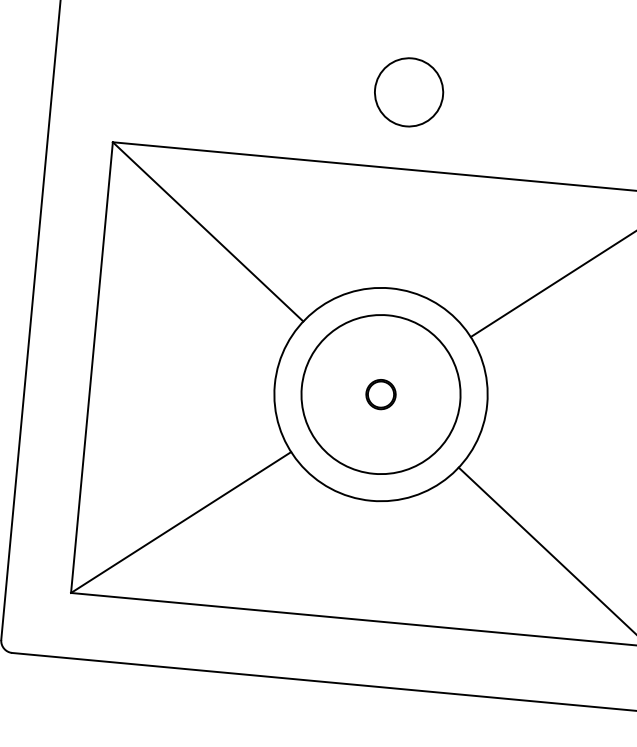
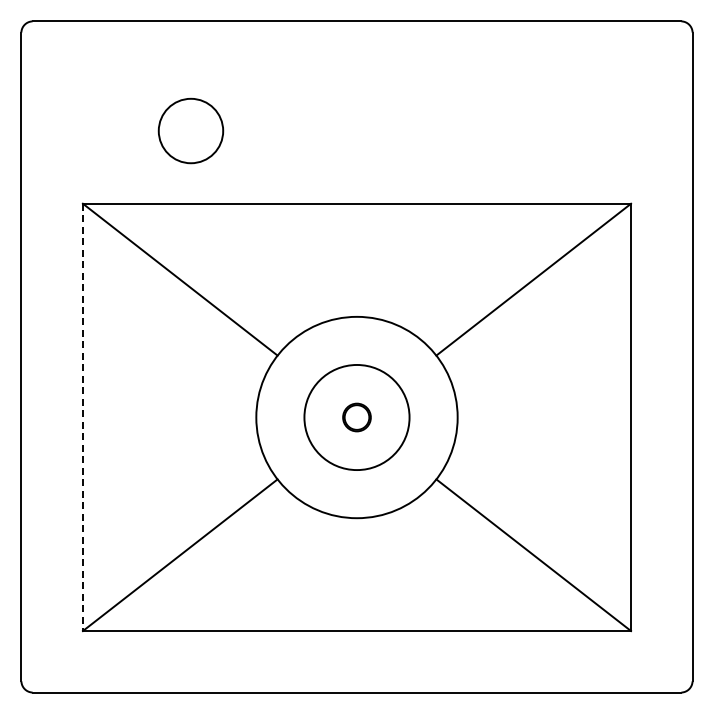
circle: (408, 91) -> (190, 130), moved
line: (91, 367) -> (82, 417), solid -> dashed
circle: (380, 394) -> (356, 417), size x0.7

